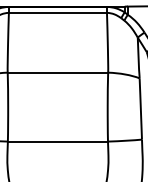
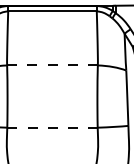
line: (57, 72) -> (52, 65), solid -> dashed
line: (57, 141) -> (52, 127), solid -> dashed

